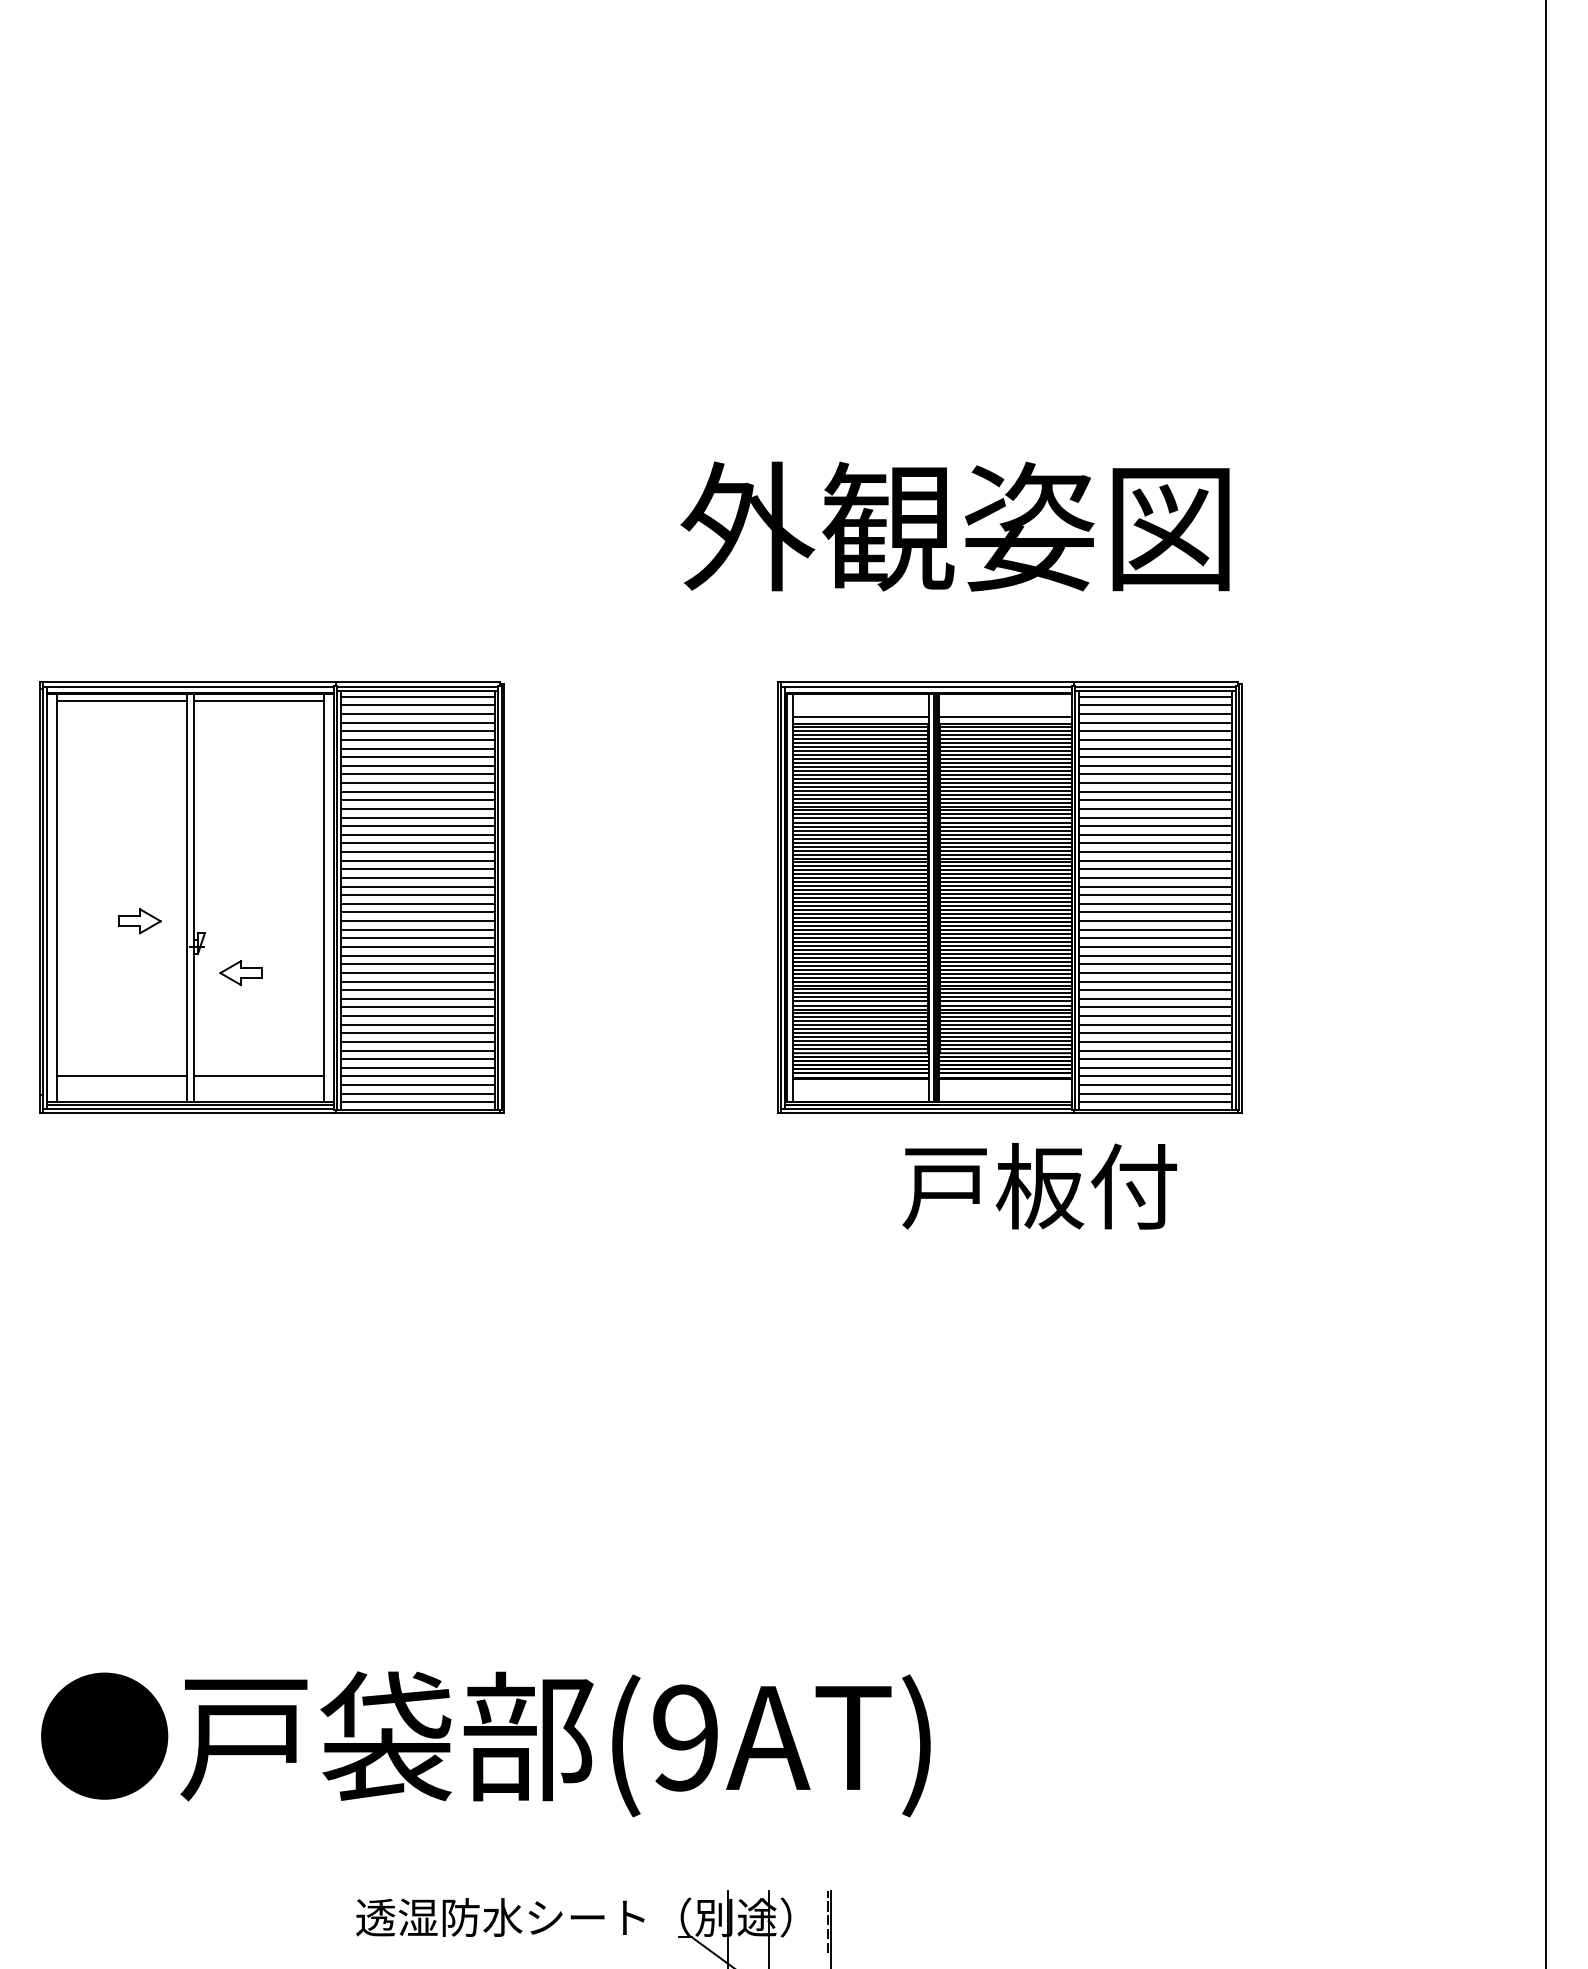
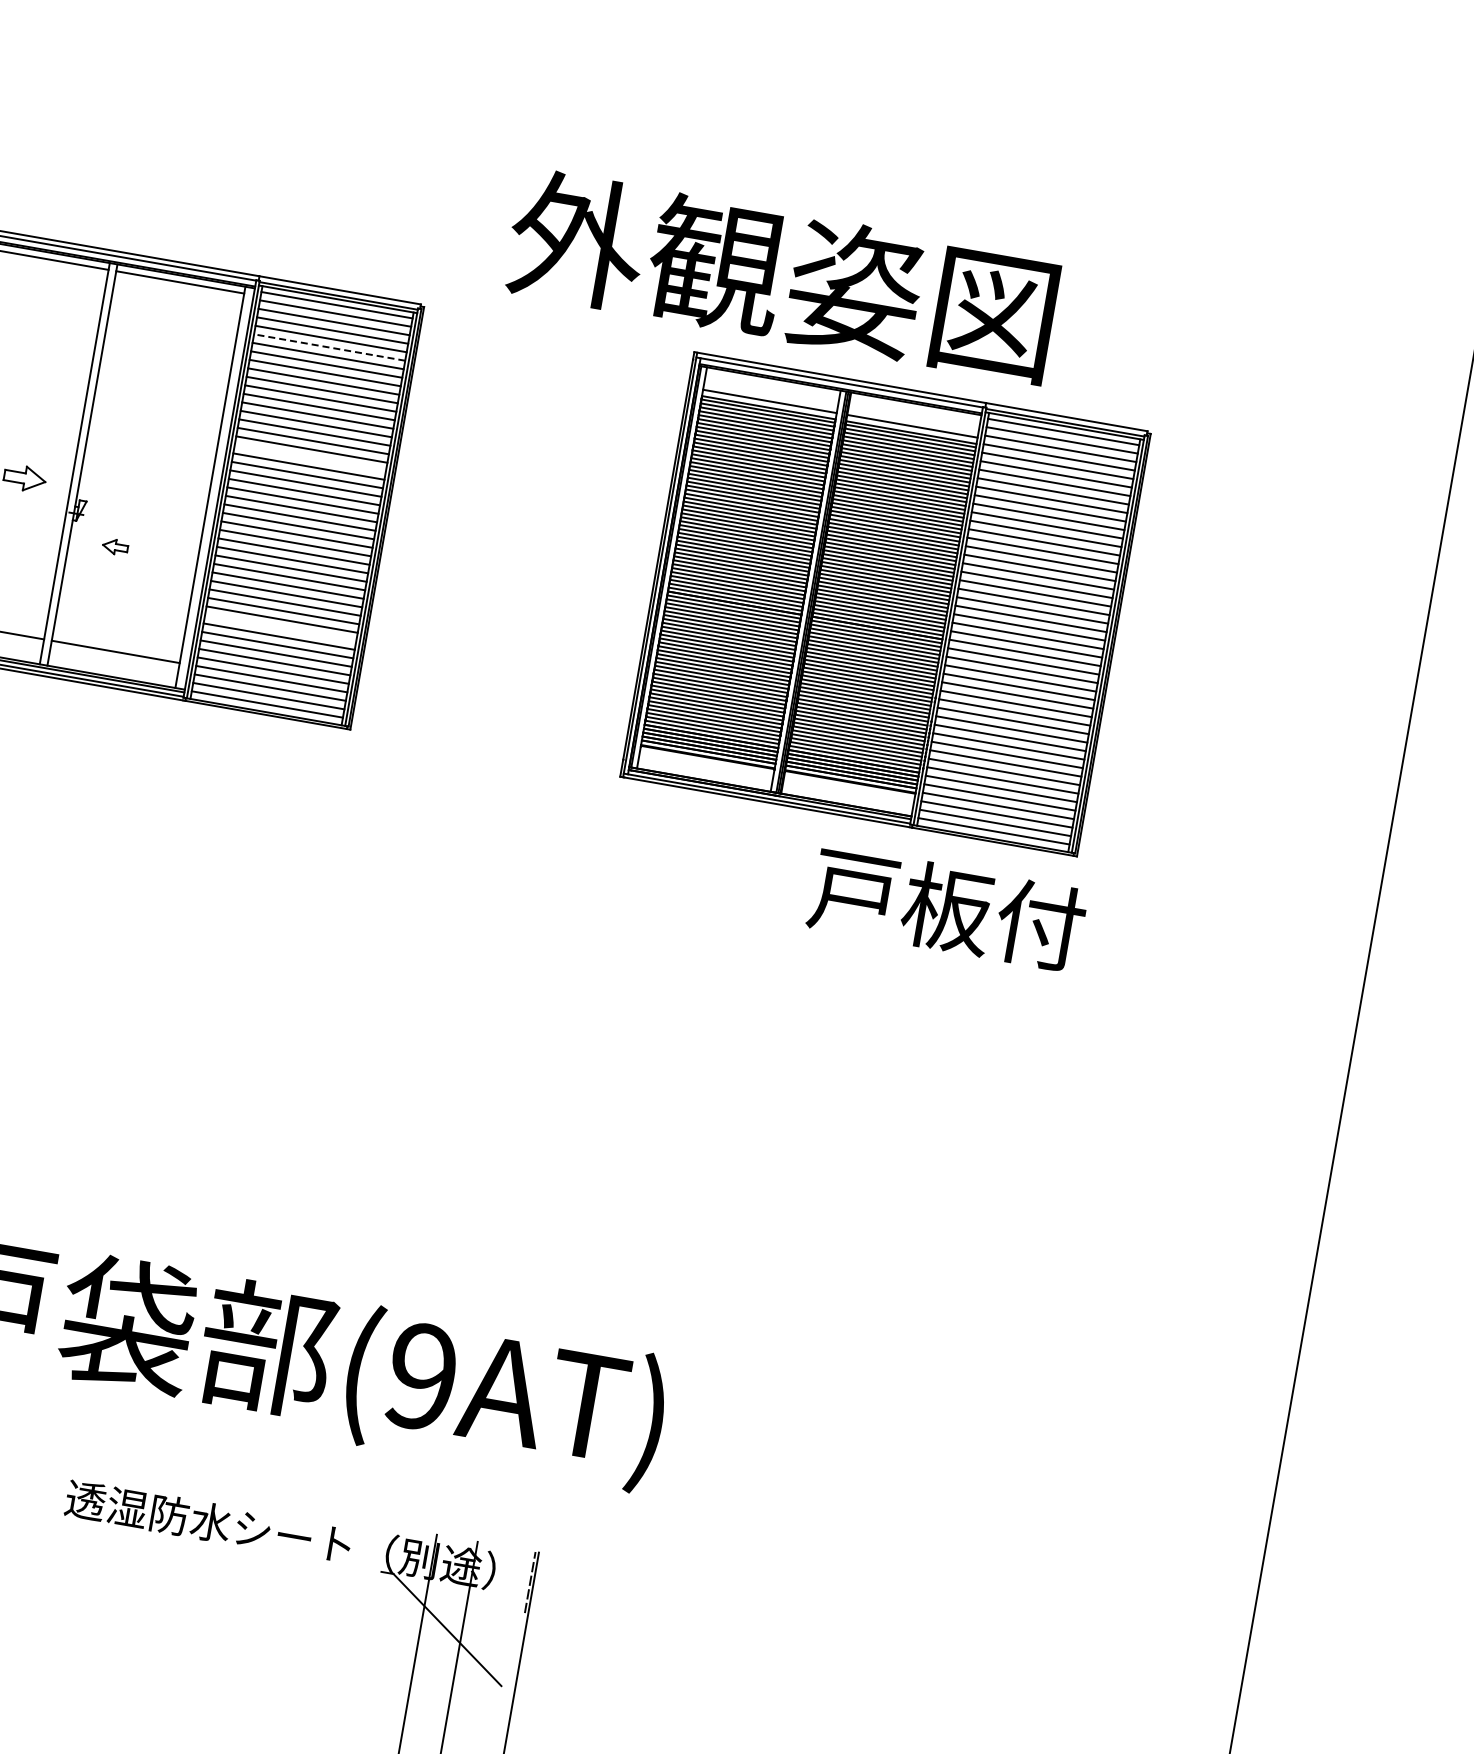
text: (954, 526) -> (781, 275), moved
line: (417, 739) -> (329, 347), solid -> dashed
line: (417, 852) -> (310, 458), removed
part: (240, 973) -> (114, 547), size x0.6
line: (417, 1024) -> (280, 627), removed
text: (1039, 1186) -> (947, 908), moved

